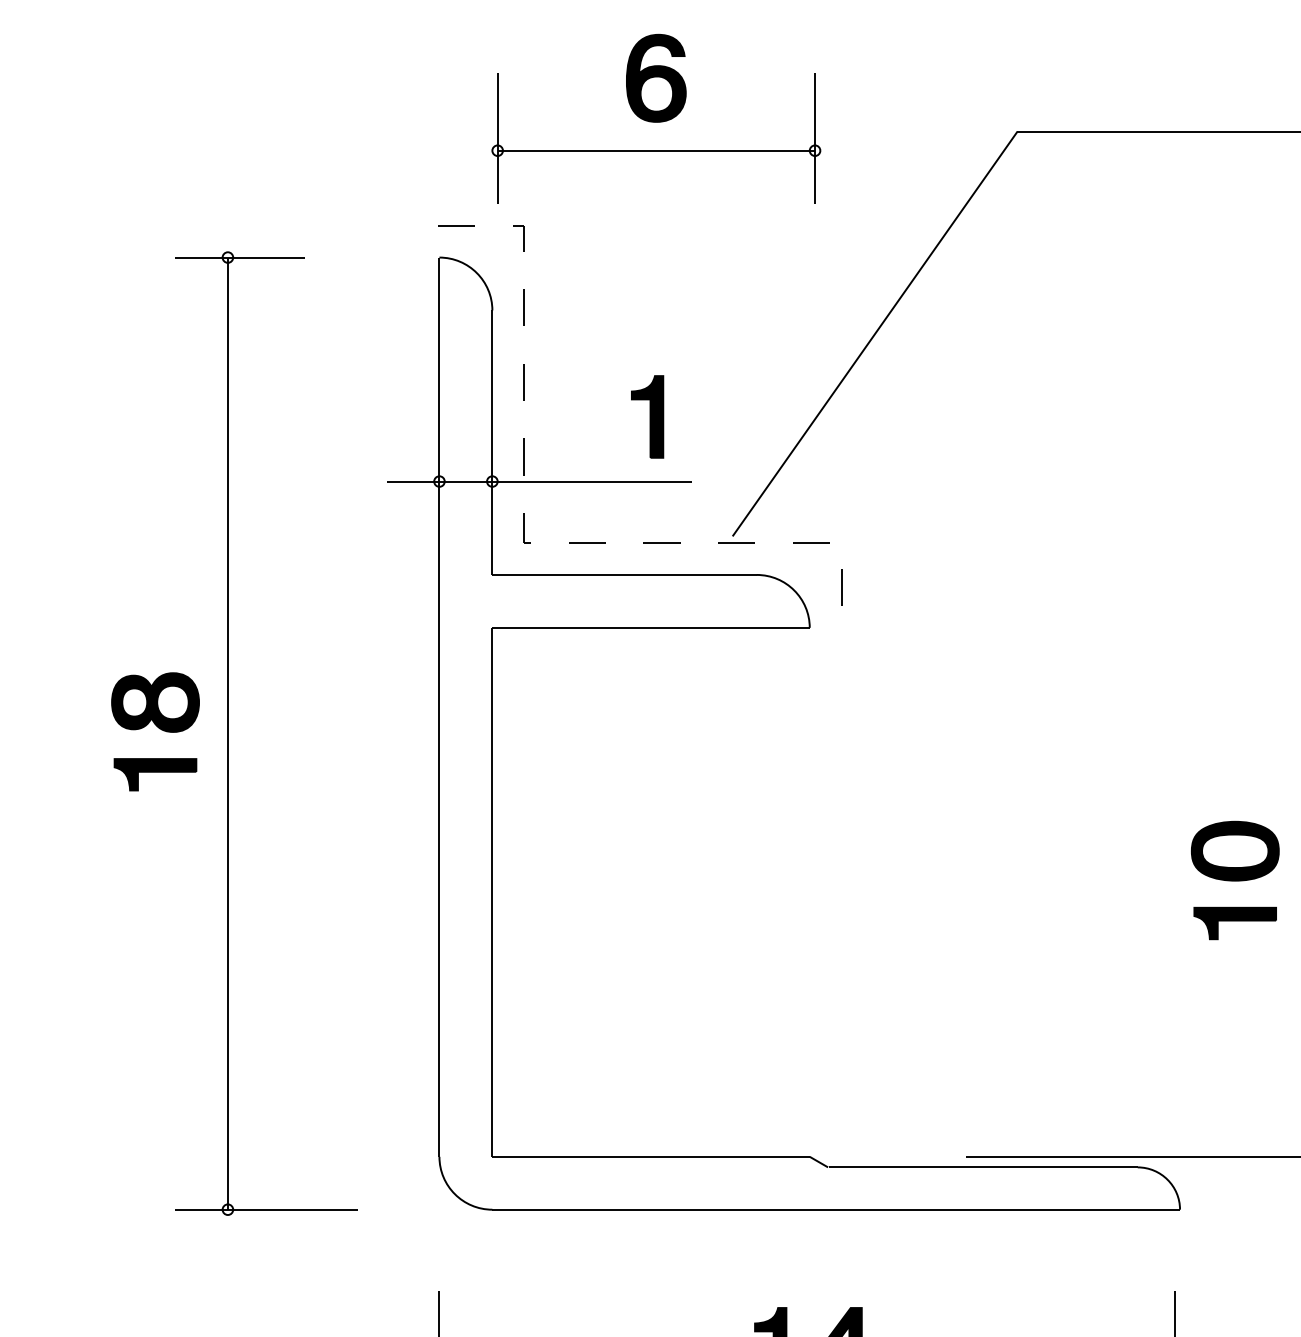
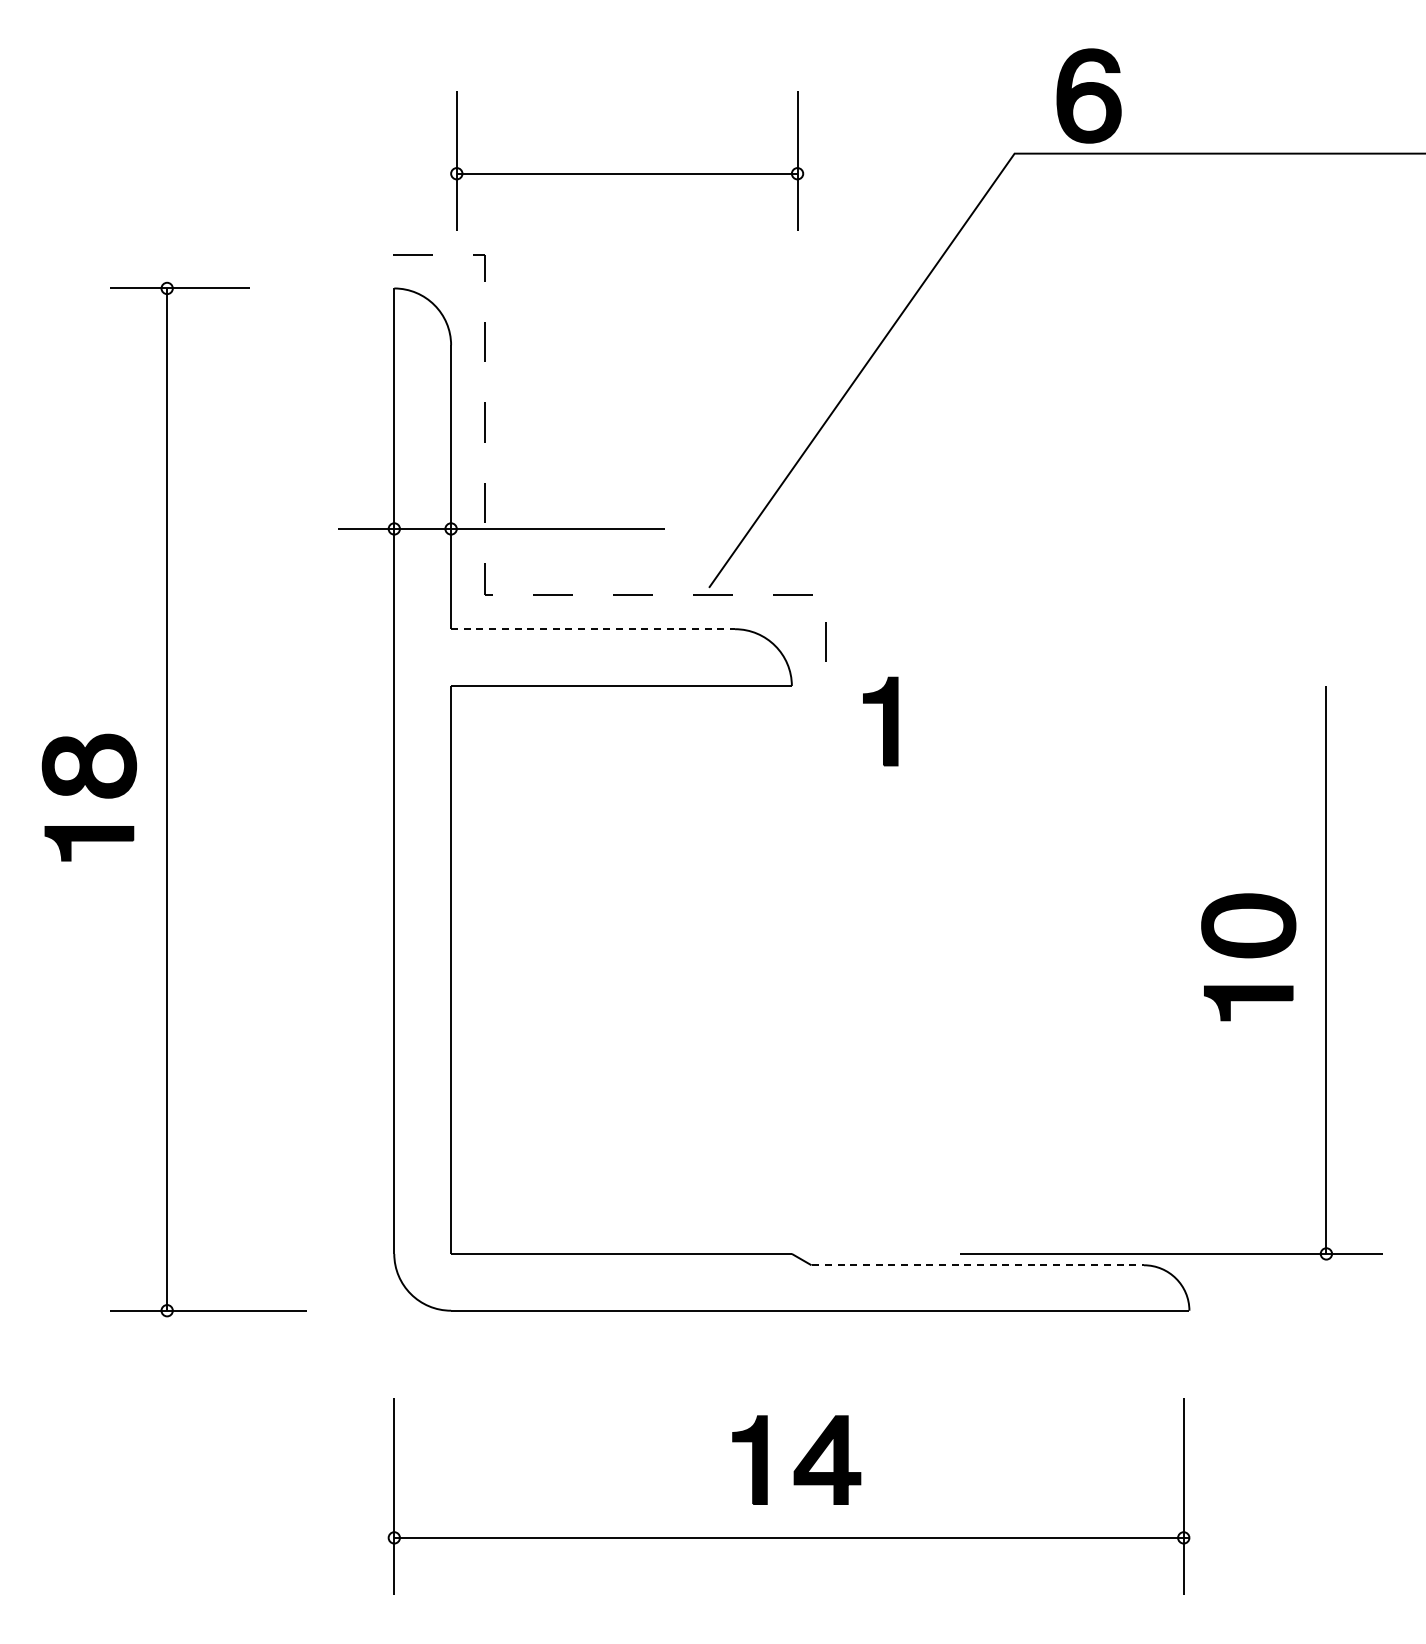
part: (655, 77) -> (1088, 95), moved
part: (647, 416) -> (880, 721), moved
line: (624, 575) -> (593, 629), solid -> dashed
line: (983, 1167) -> (978, 1265), solid -> dashed

